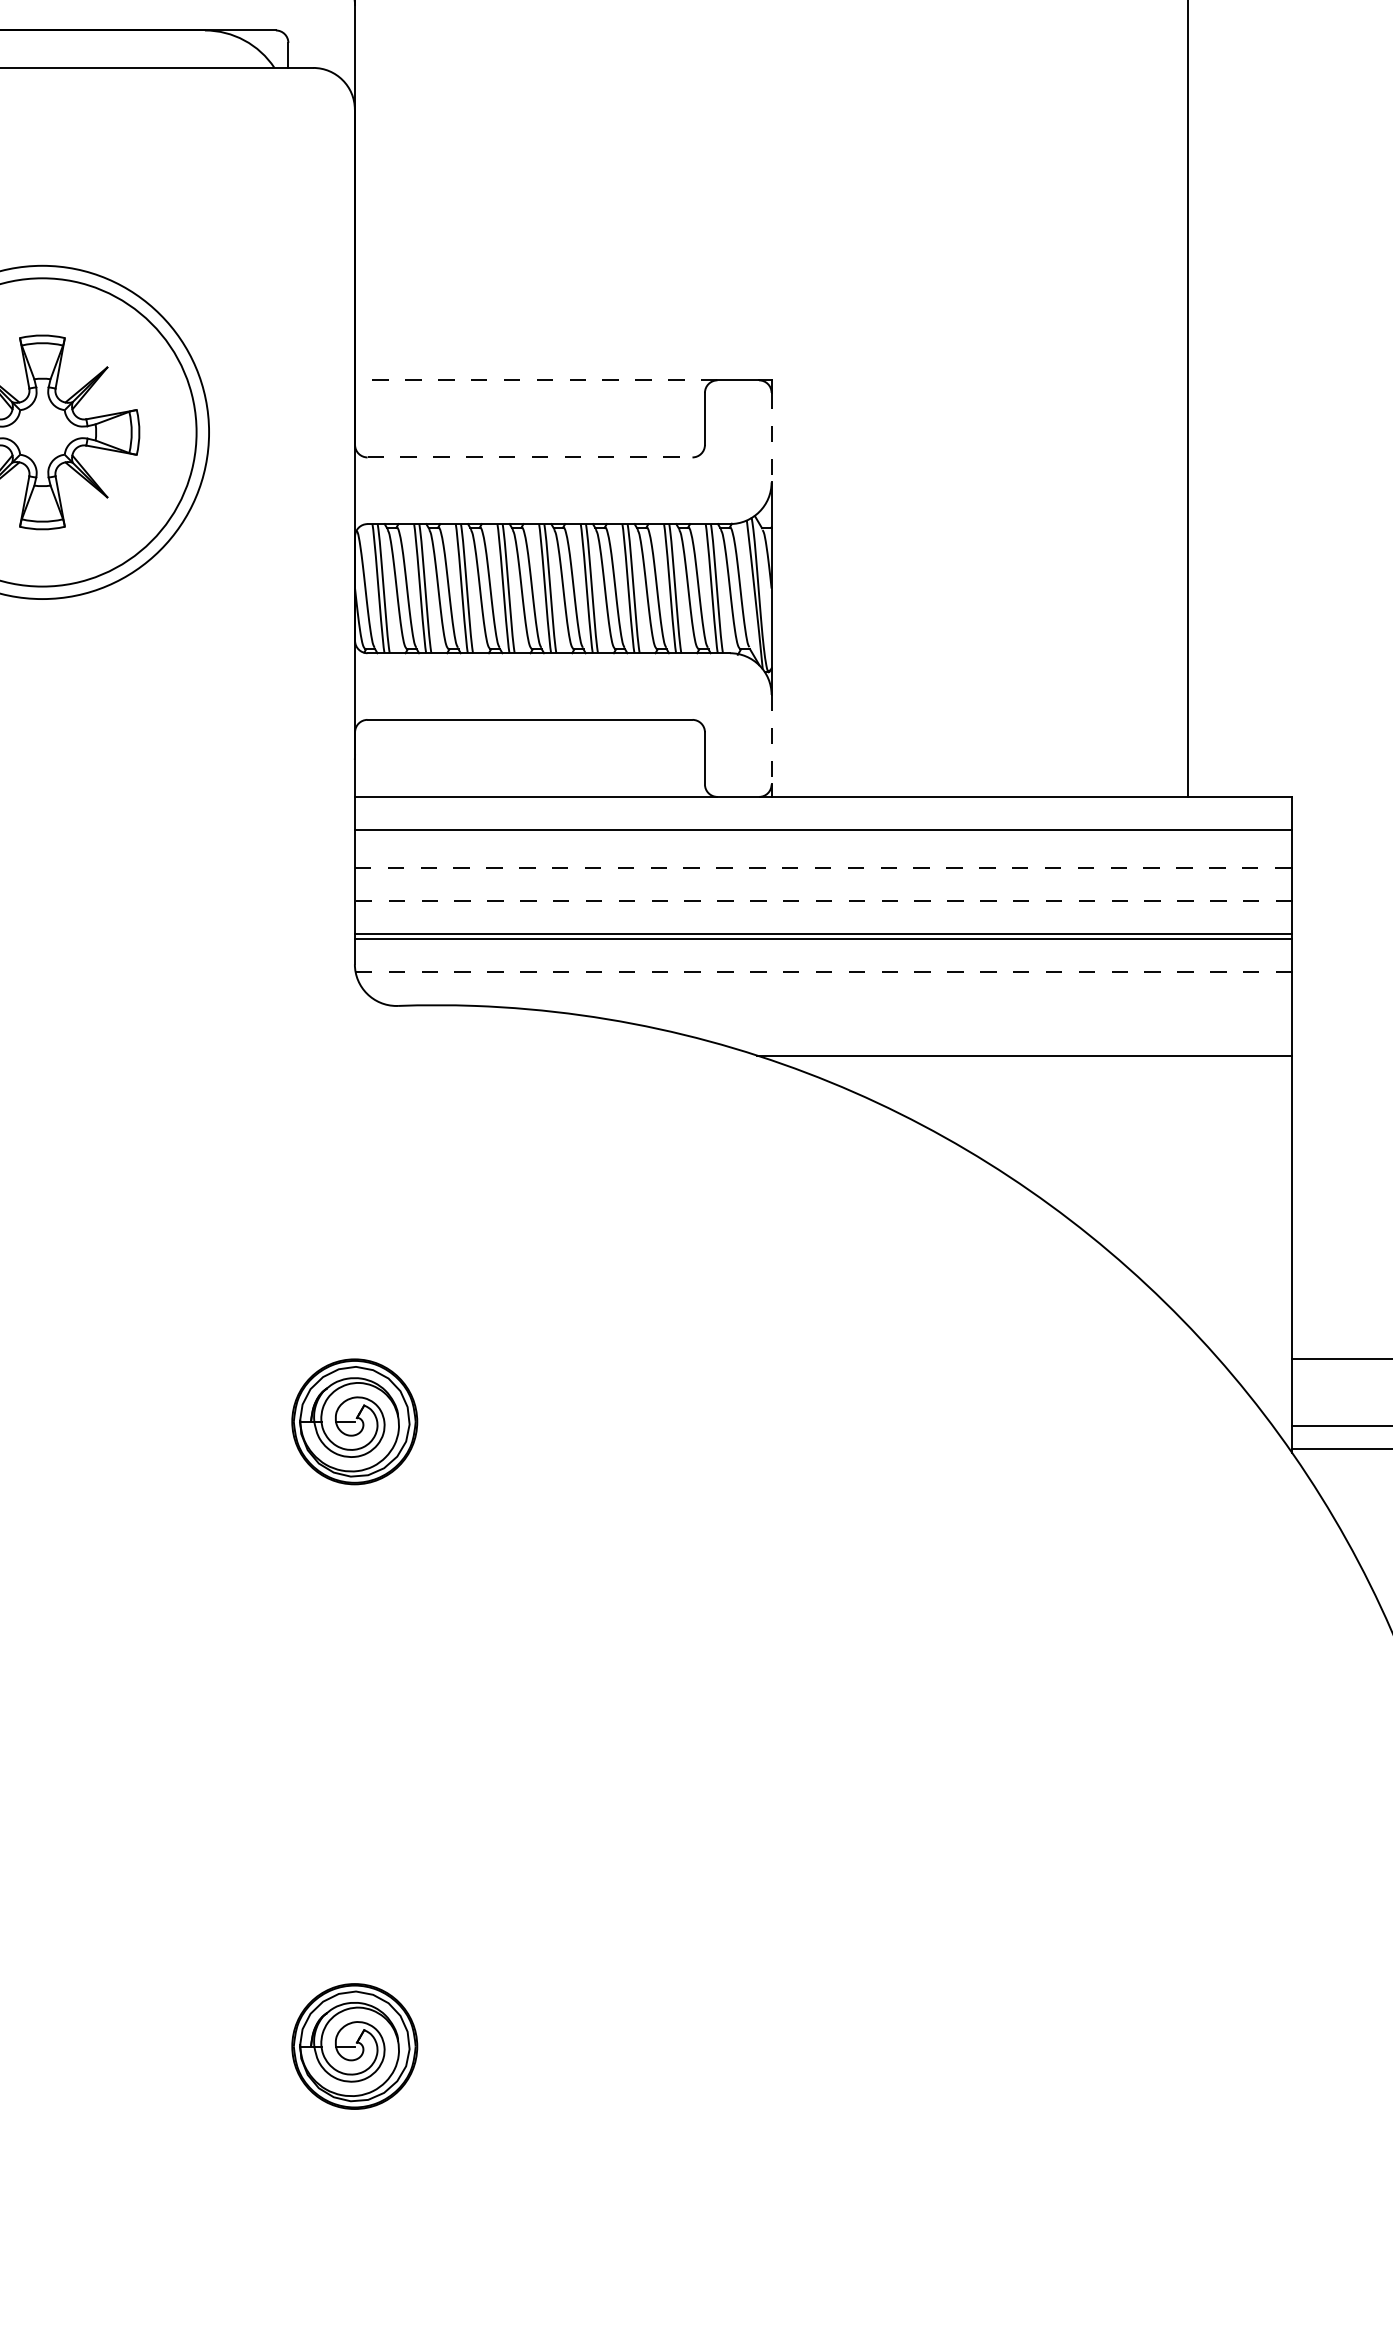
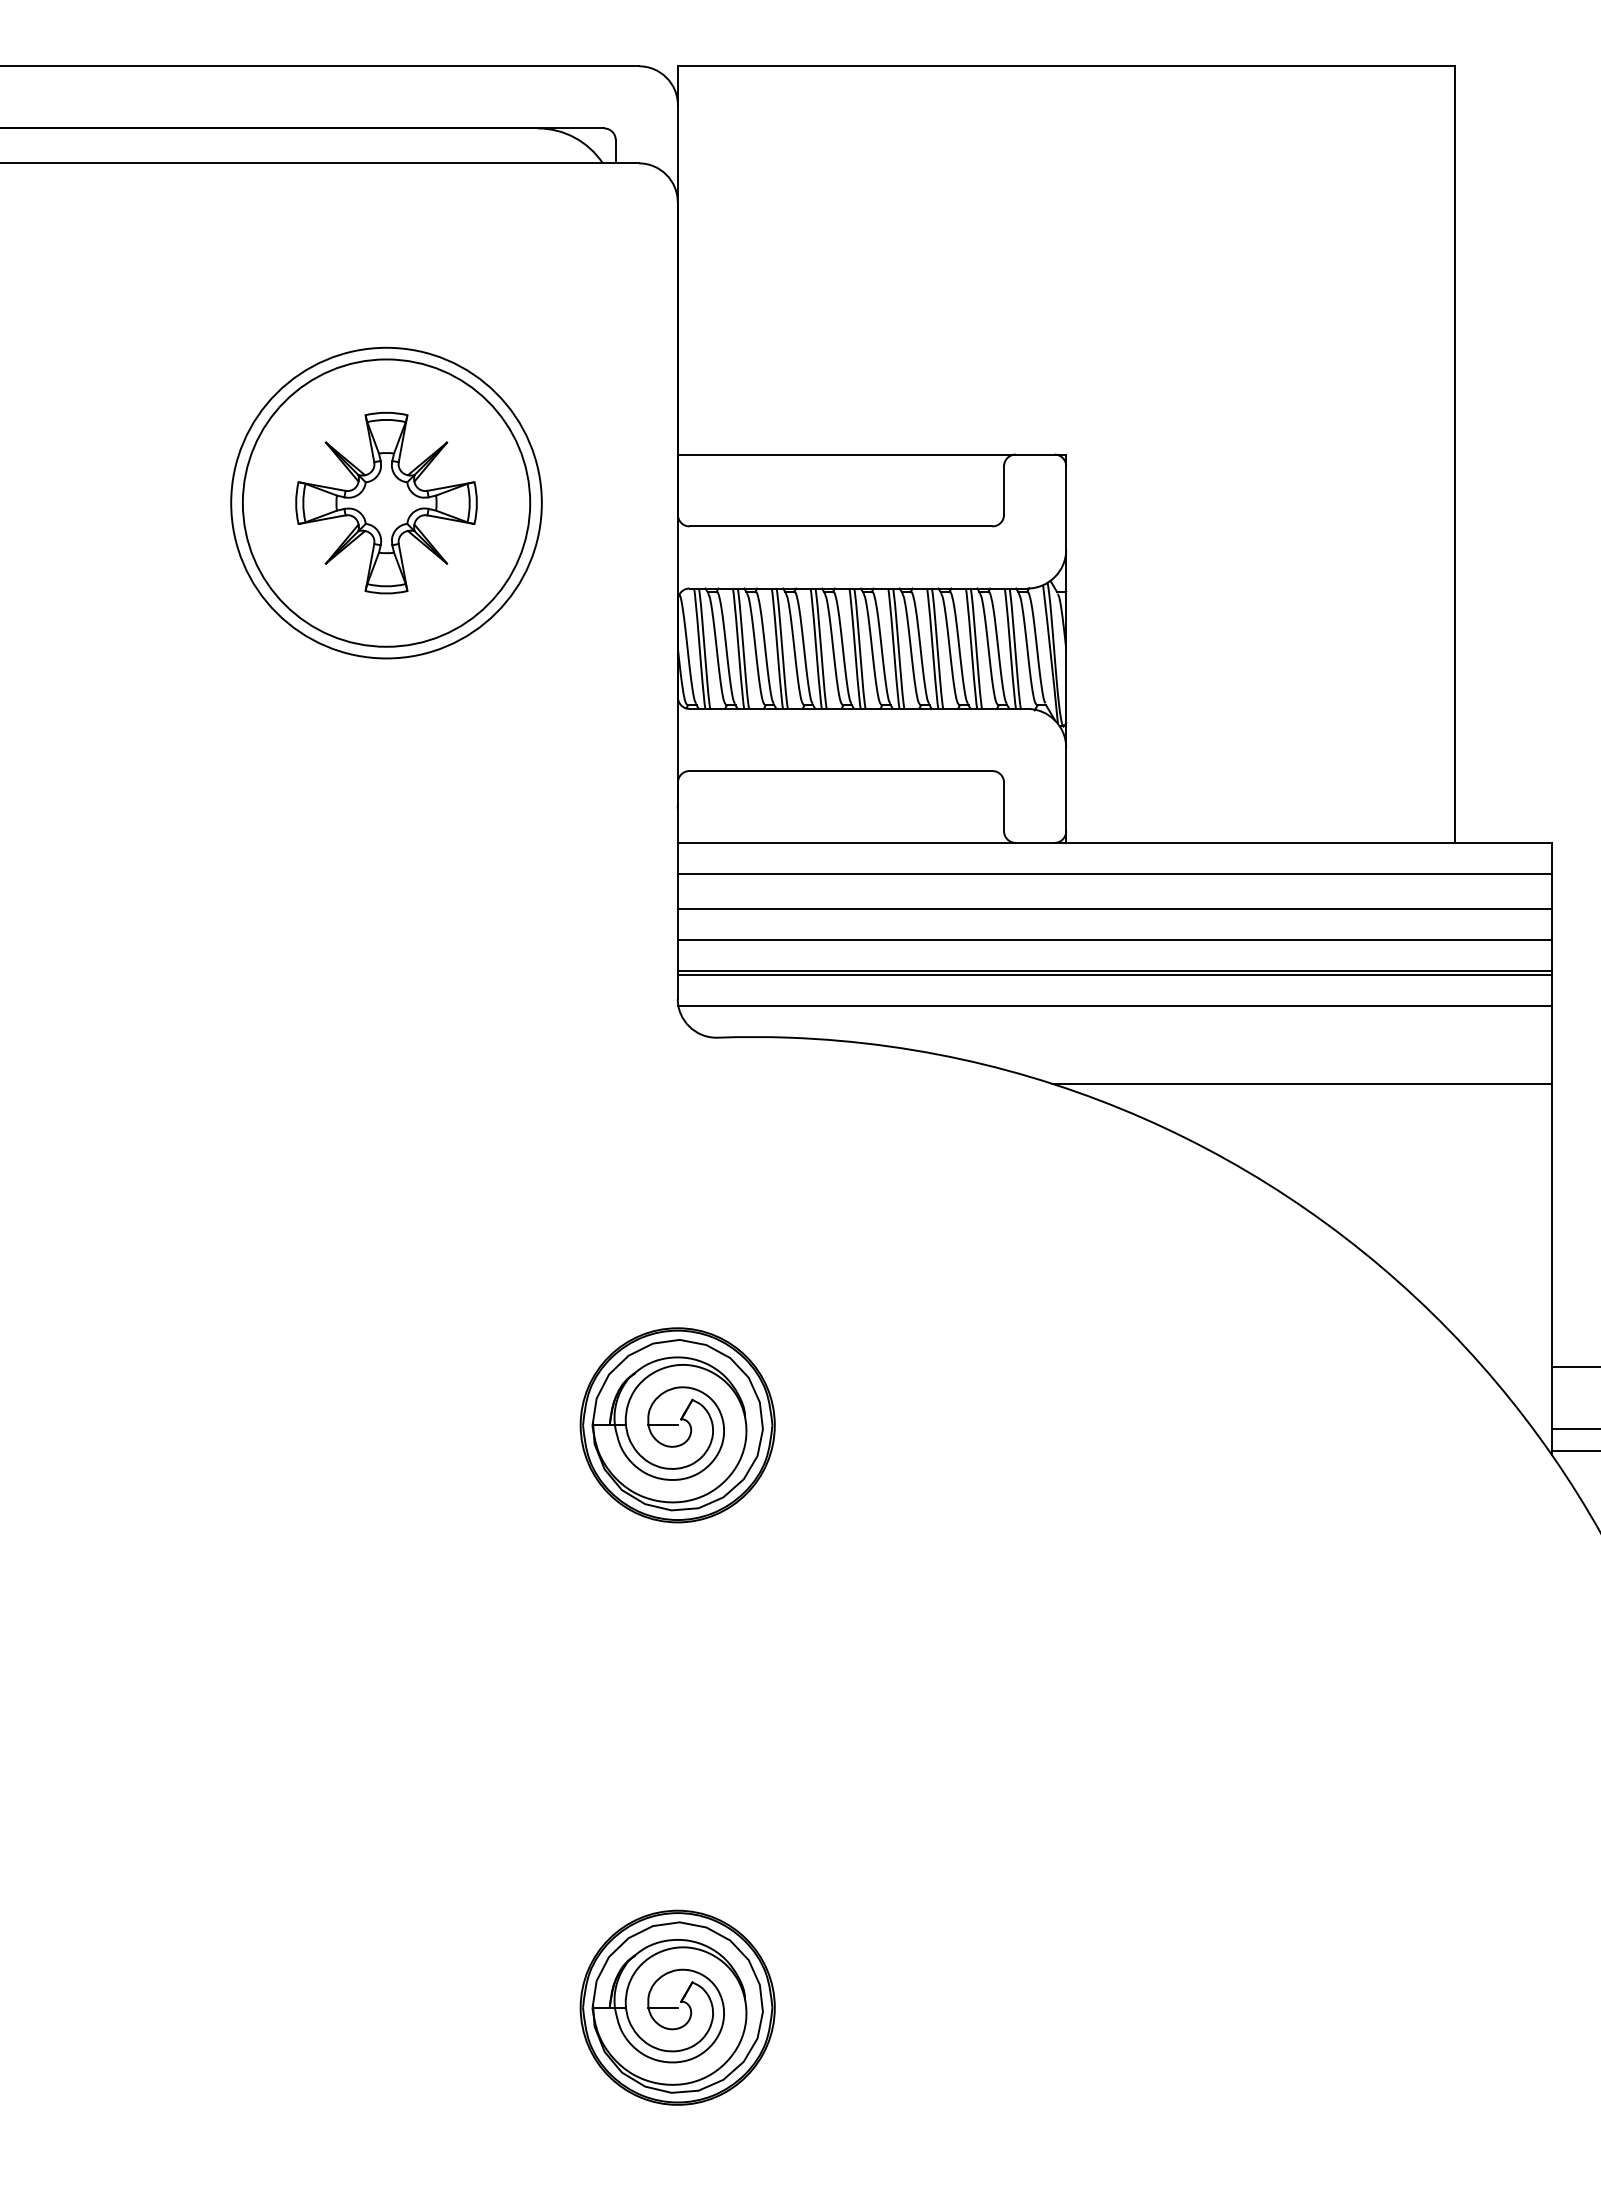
line: (535, 380) -> (846, 454), dashed -> solid
line: (771, 437) -> (1066, 507), dashed -> solid
line: (530, 457) -> (841, 526), dashed -> solid
line: (771, 739) -> (1066, 789), dashed -> solid
line: (823, 867) -> (1114, 908), dashed -> solid
line: (823, 900) -> (1114, 939), dashed -> solid
line: (824, 972) -> (1115, 1006), dashed -> solid
part: (354, 1421) -> (677, 1425), size x1.67
part: (354, 2046) -> (677, 2007), size x1.67

